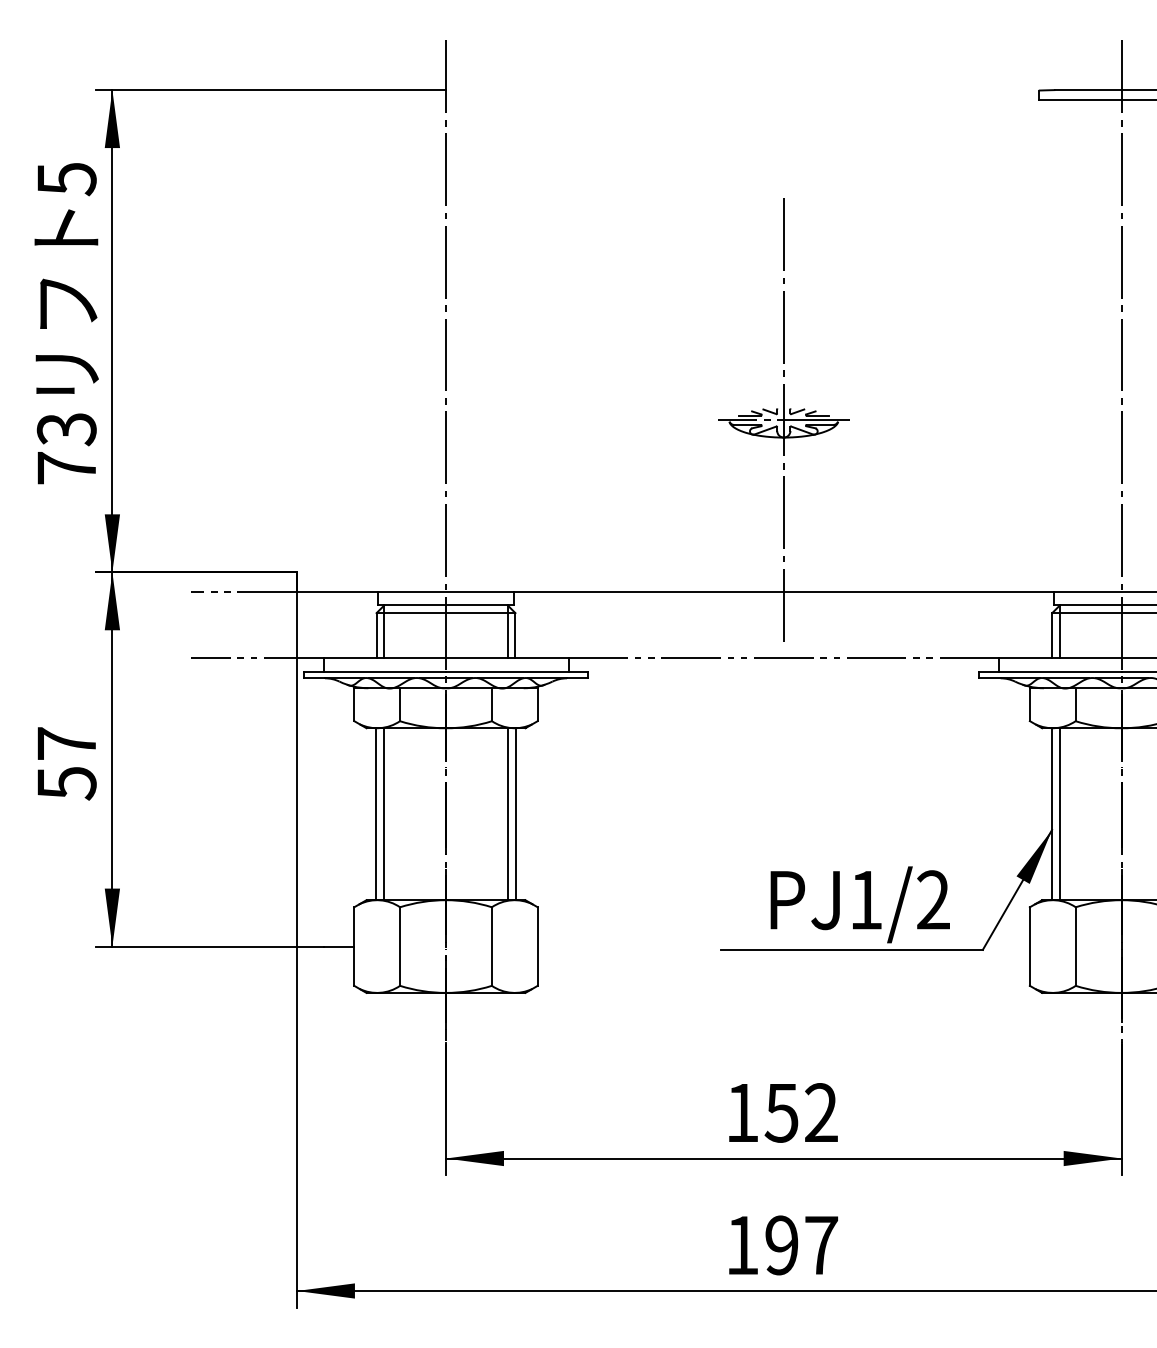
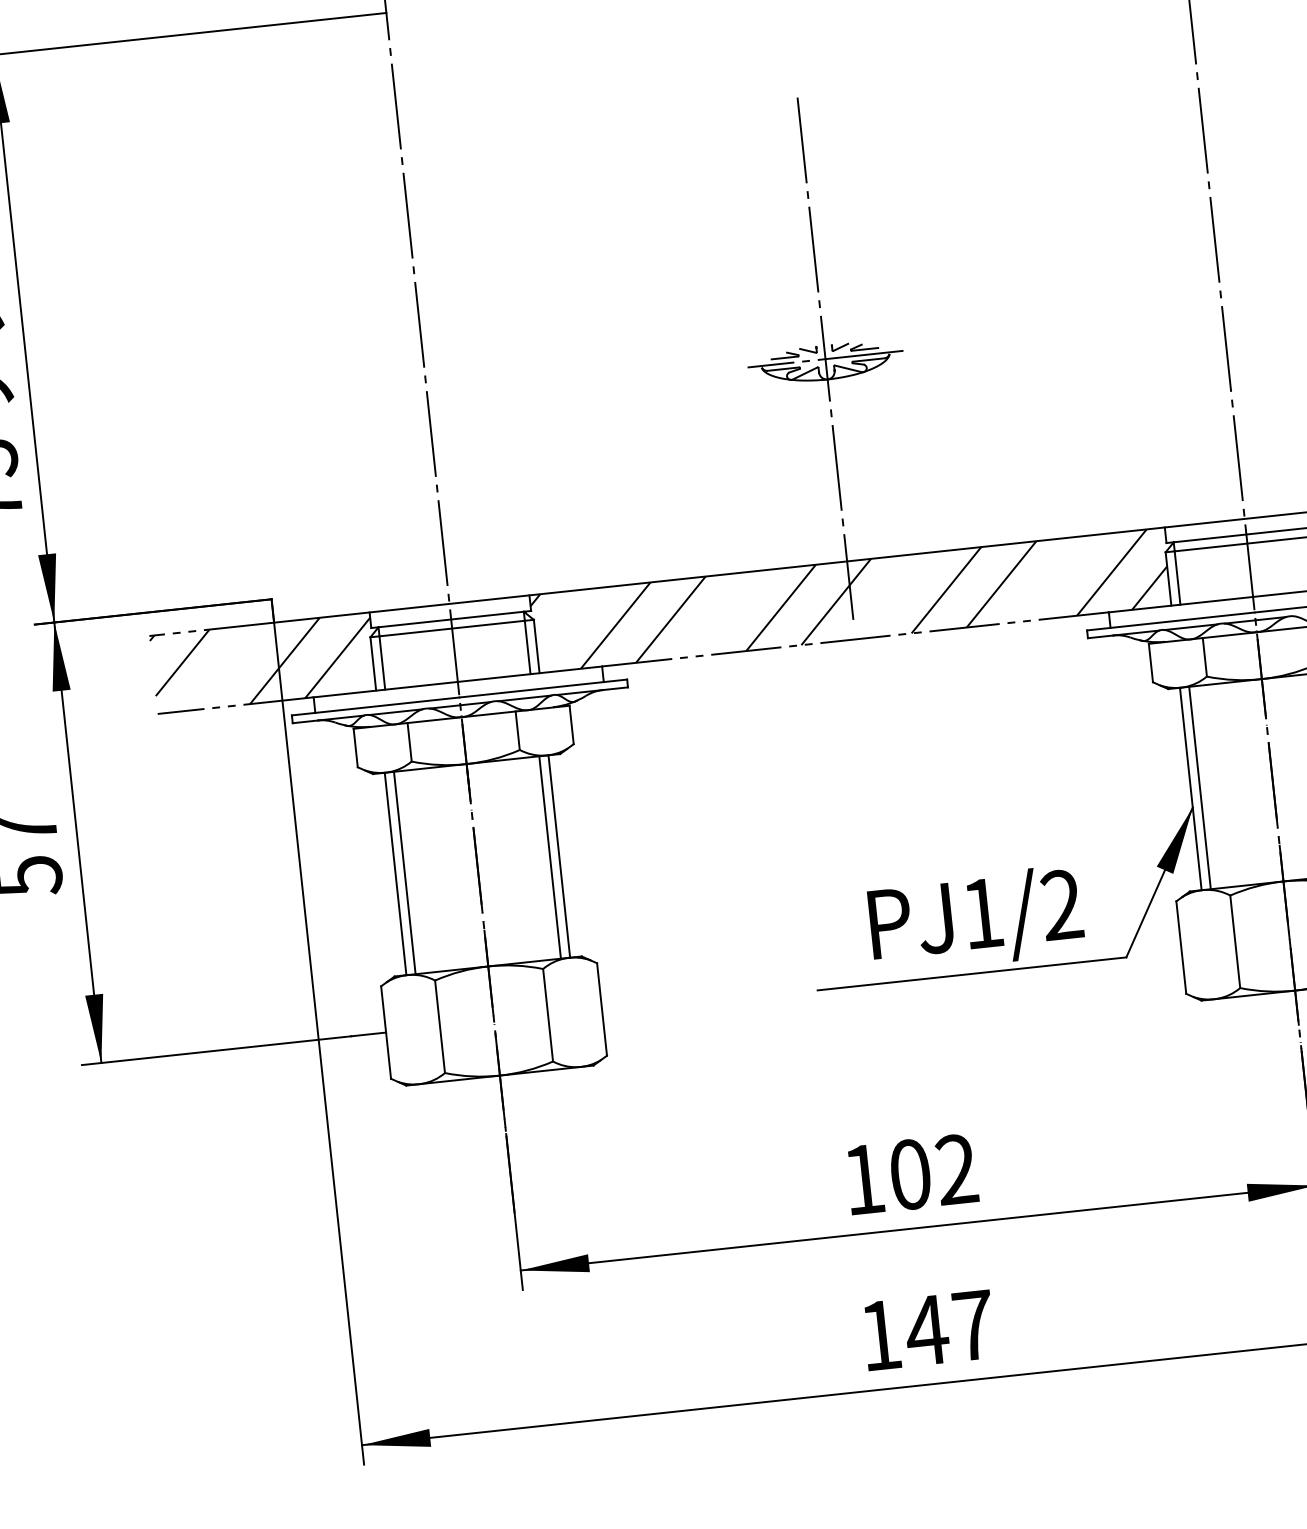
hatch: (284, 625) -> (263, 663), added
hatch: (780, 625) -> (847, 601), added
text: (781, 1112) -> (909, 1174), 152 -> 102
text: (781, 1245) -> (926, 1330), 197 -> 147

